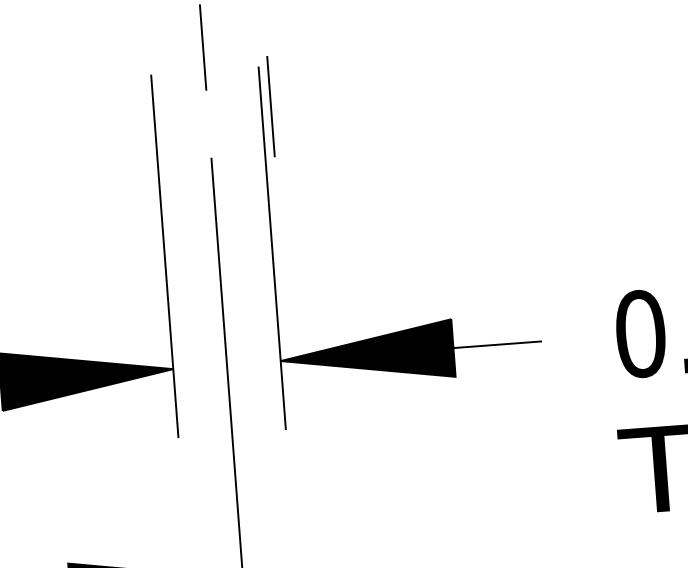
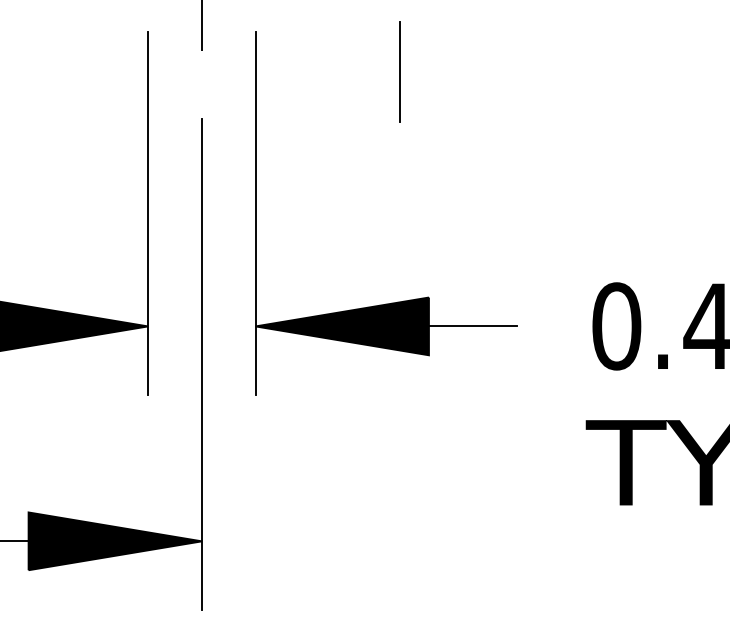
line: (270, 106) -> (399, 71), moved

